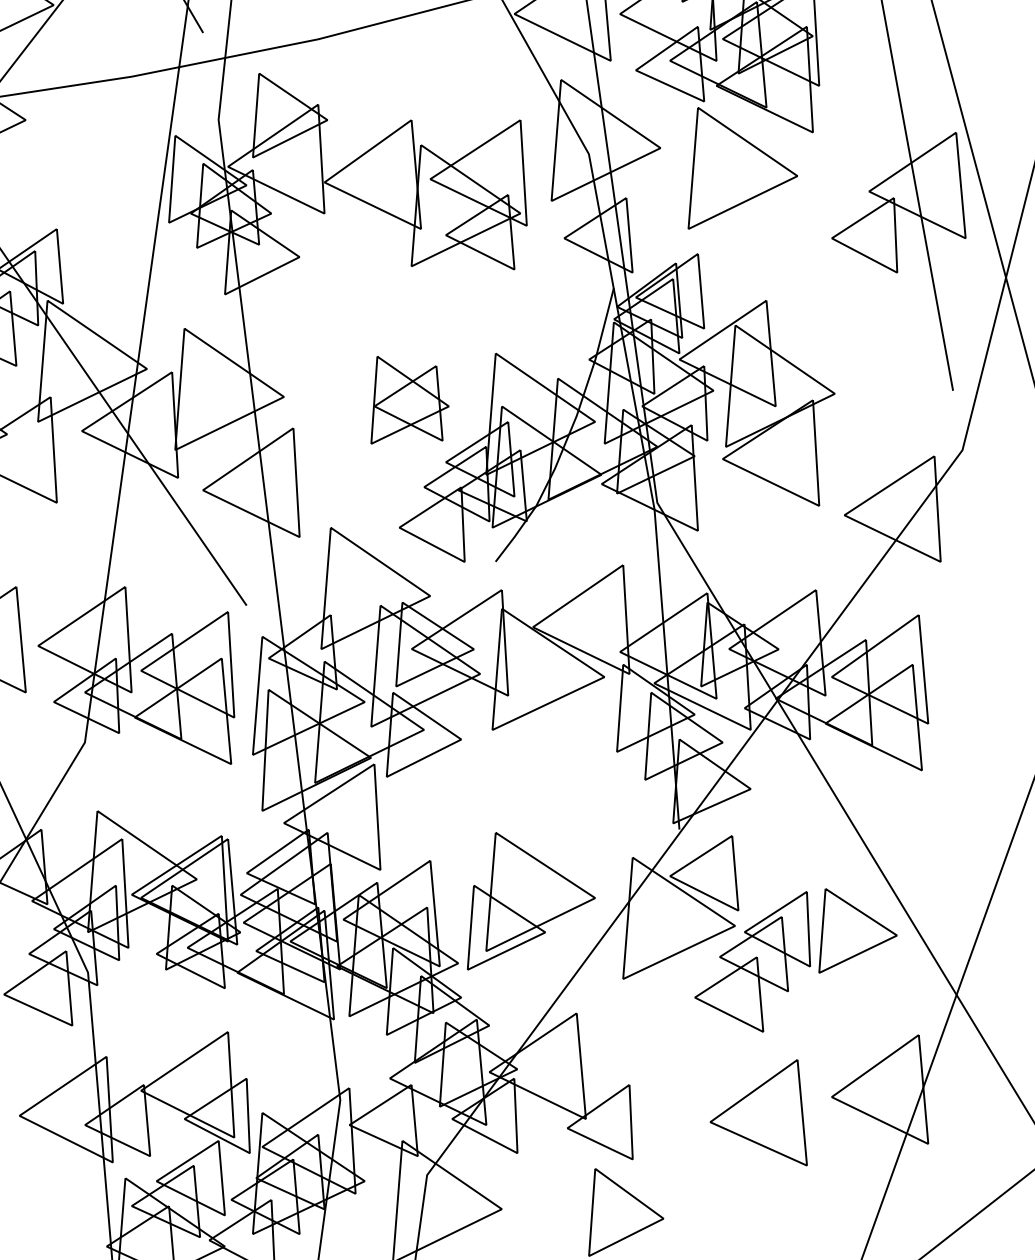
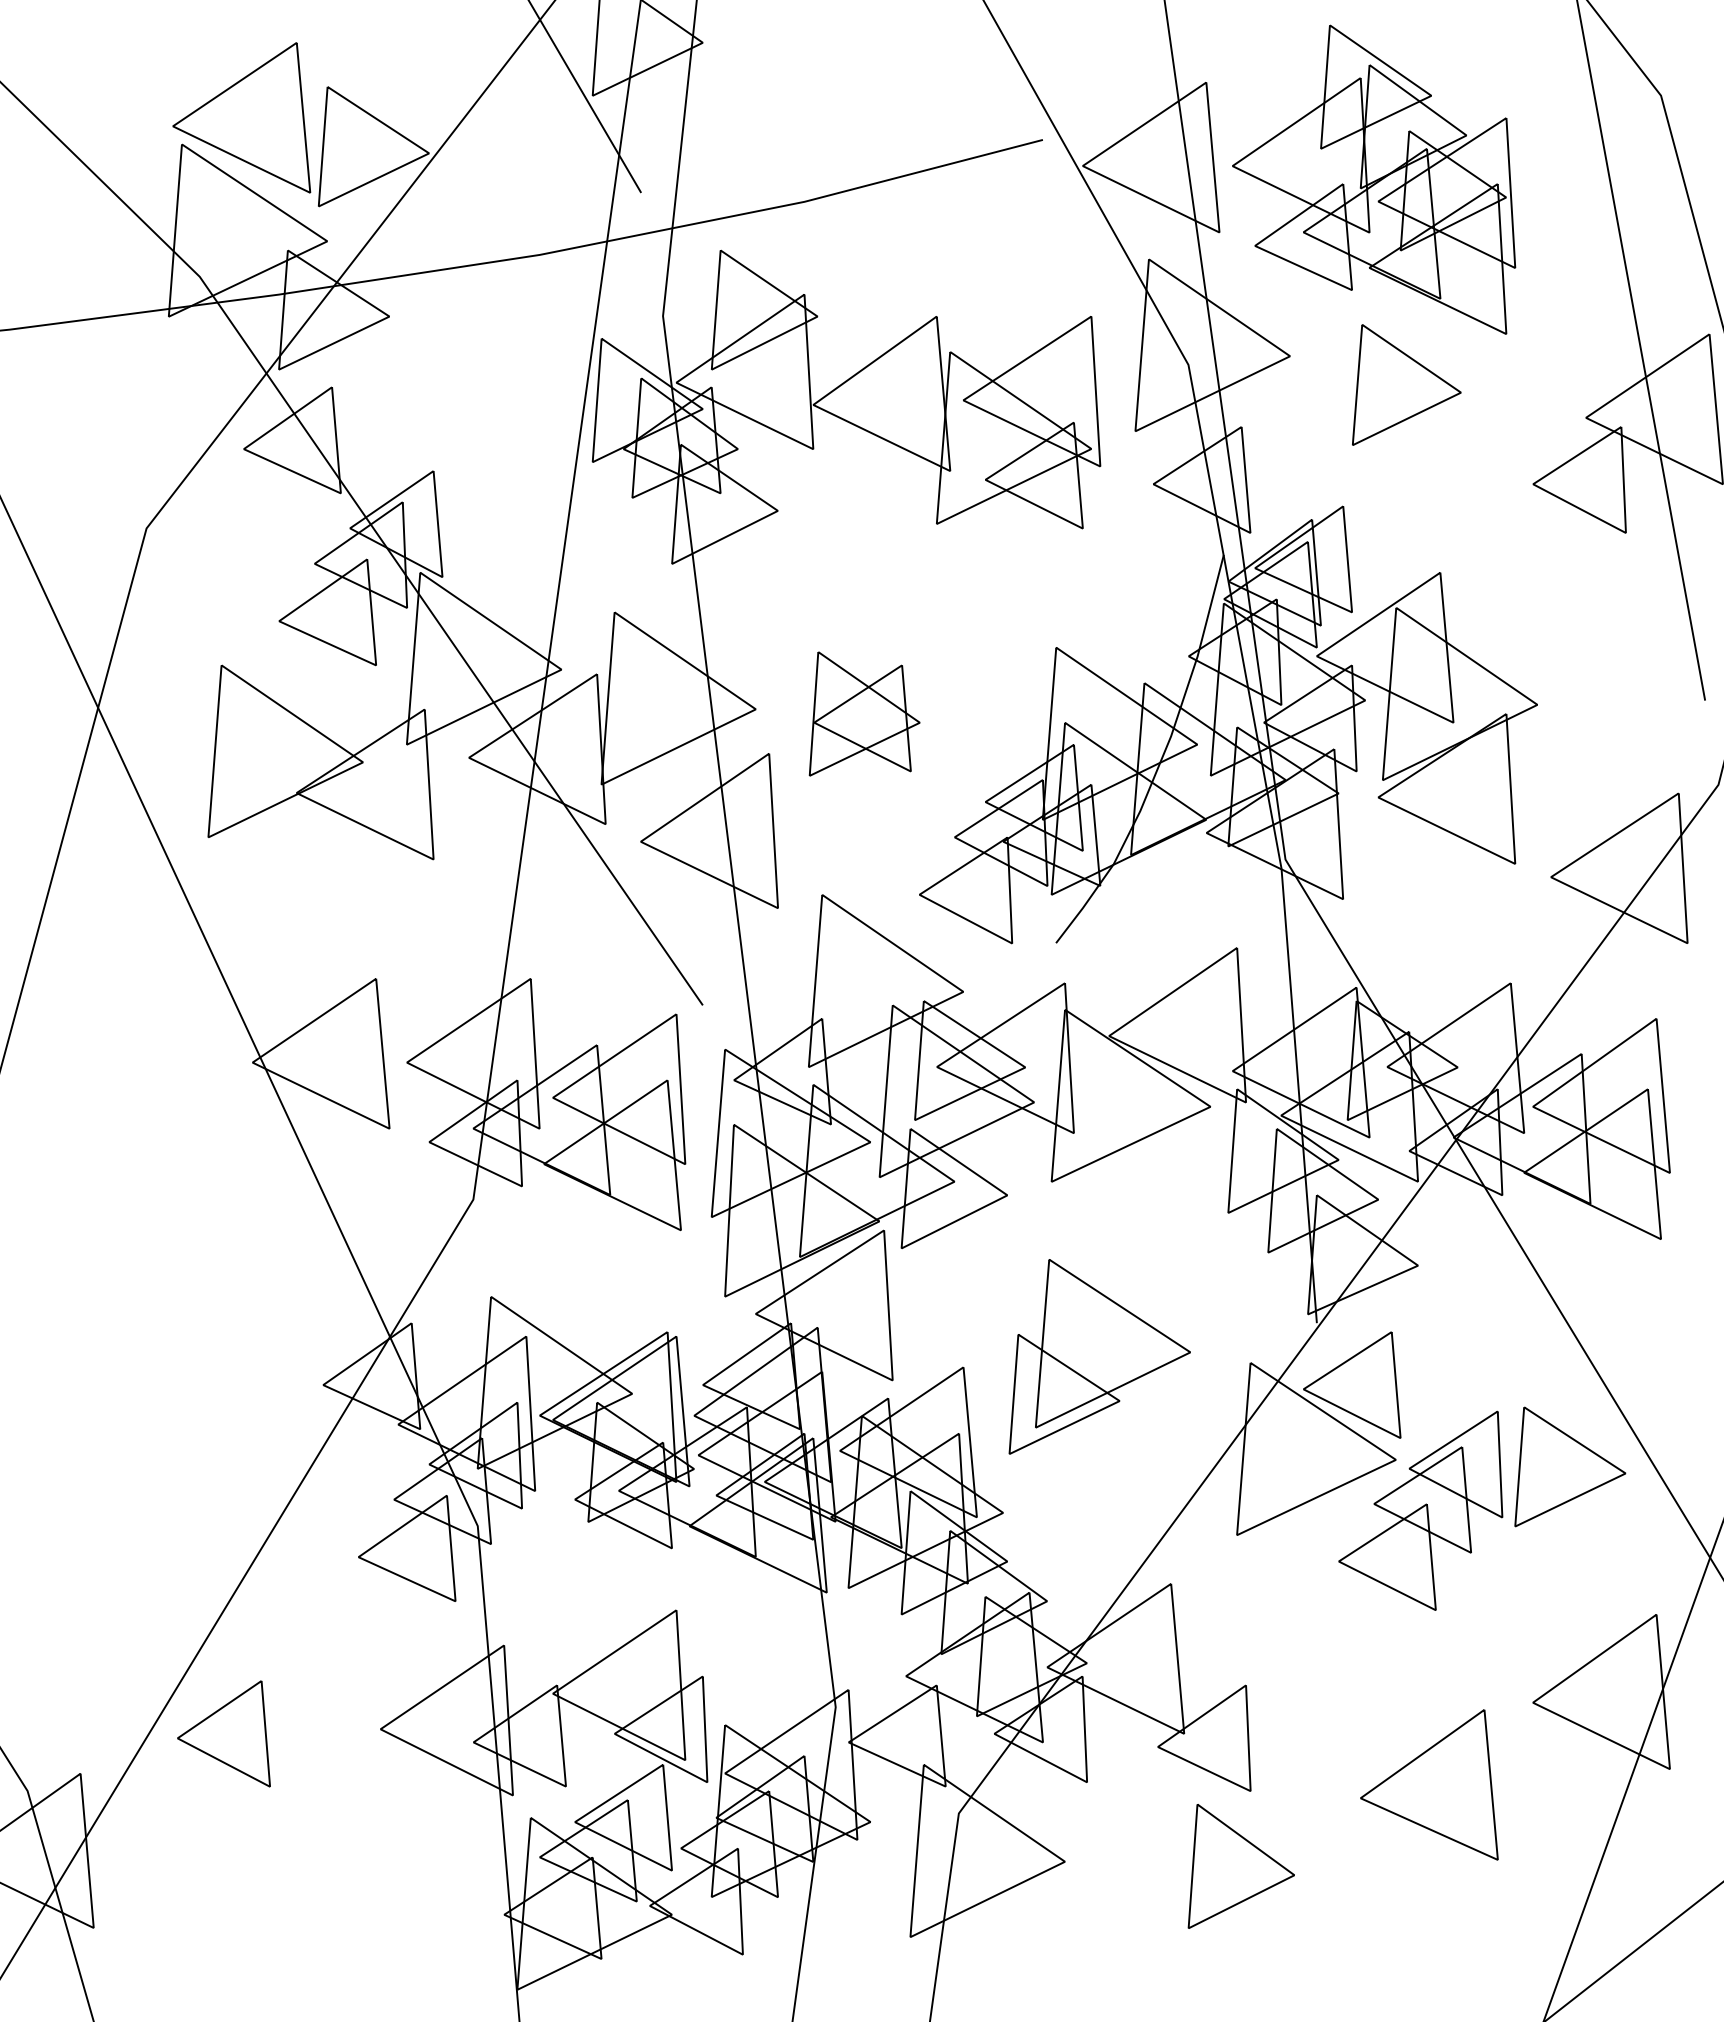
part: (742, 168) -> (1406, 384), size x0.7
part: (409, 399) -> (864, 713), moved
part: (531, 901) -> (1099, 1356), moved
part: (758, 1112) -> (1429, 1784), moved

